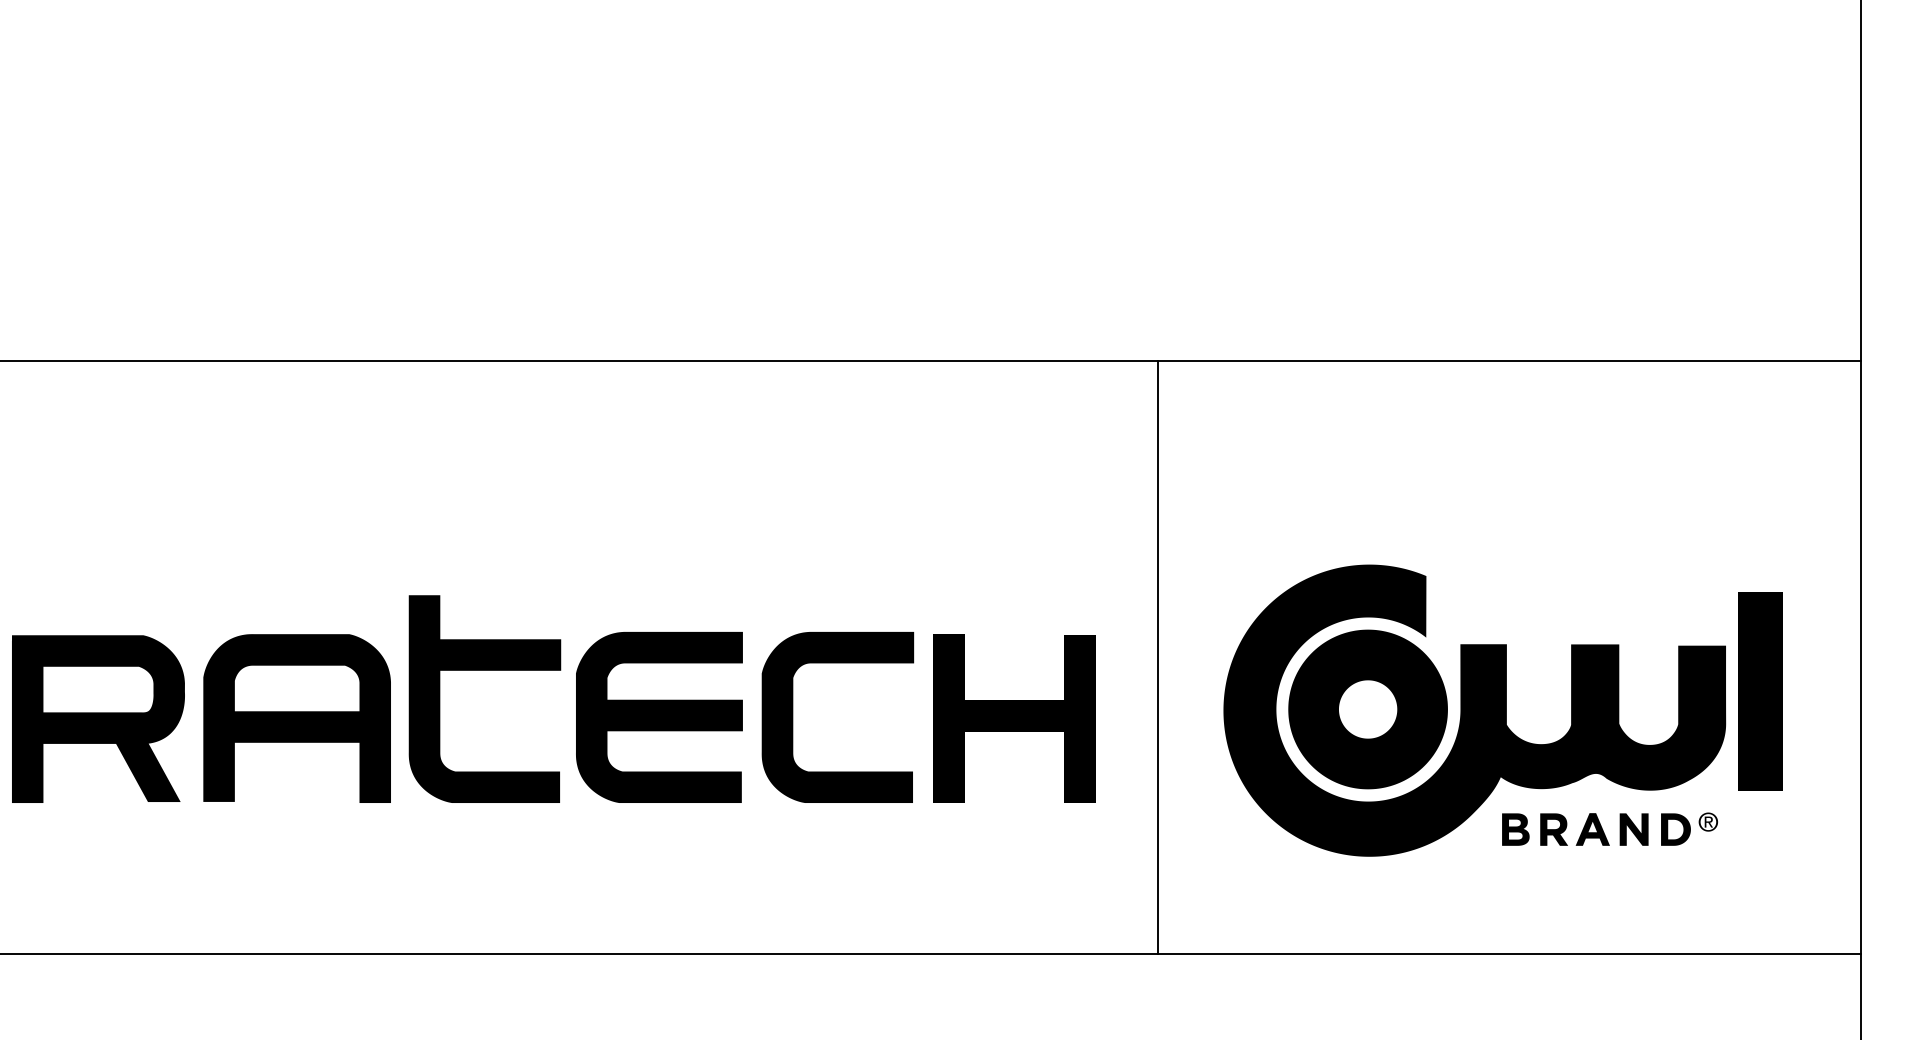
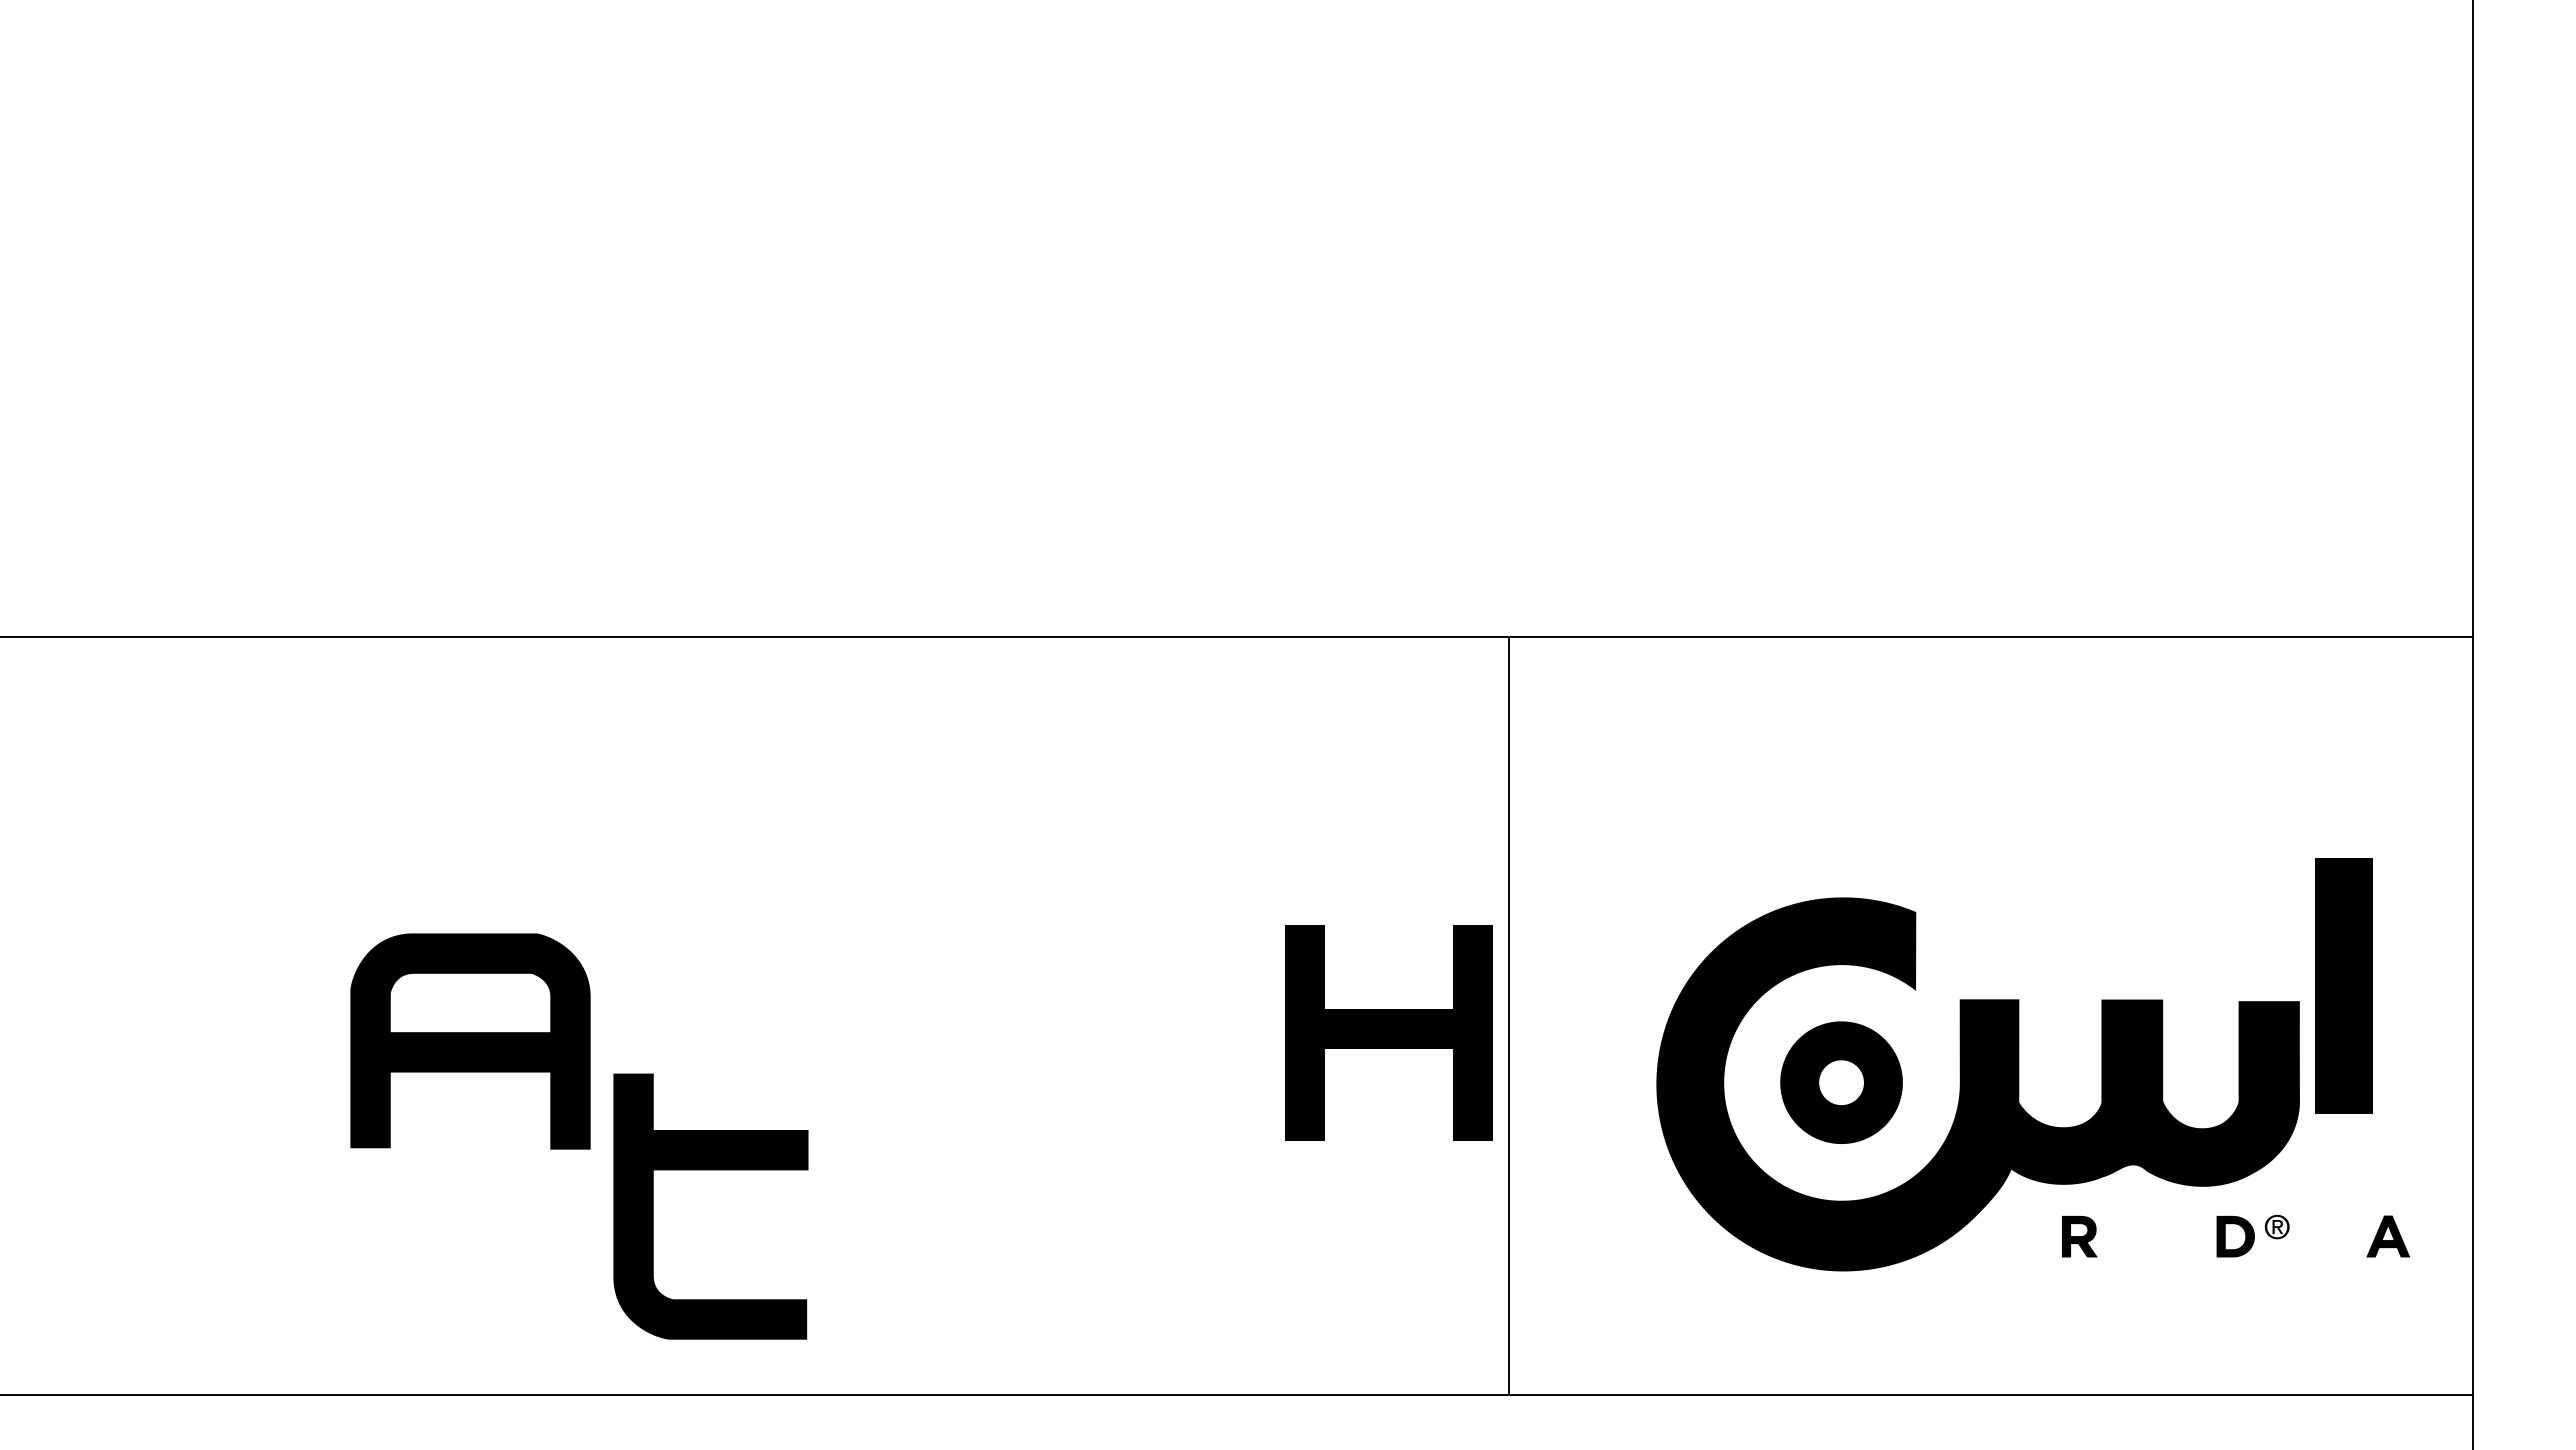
line: (1157, 657) -> (1508, 1016), moved
part: (484, 670) -> (710, 1170), moved
part: (1760, 691) -> (2343, 985), moved
part: (1368, 709) -> (1841, 1082), size x0.6
fill: (659, 717) -> (934, 1092), removed
fill: (837, 717) -> (1162, 1092), removed
part: (97, 718) -> (215, 1094), removed
part: (297, 718) -> (470, 1041), moved
part: (1014, 718) -> (1388, 1032), moved
part: (1515, 829) -> (2030, 1236), removed
part: (1592, 829) -> (2388, 1236), moved
fill: (1633, 829) -> (2181, 1236), removed

